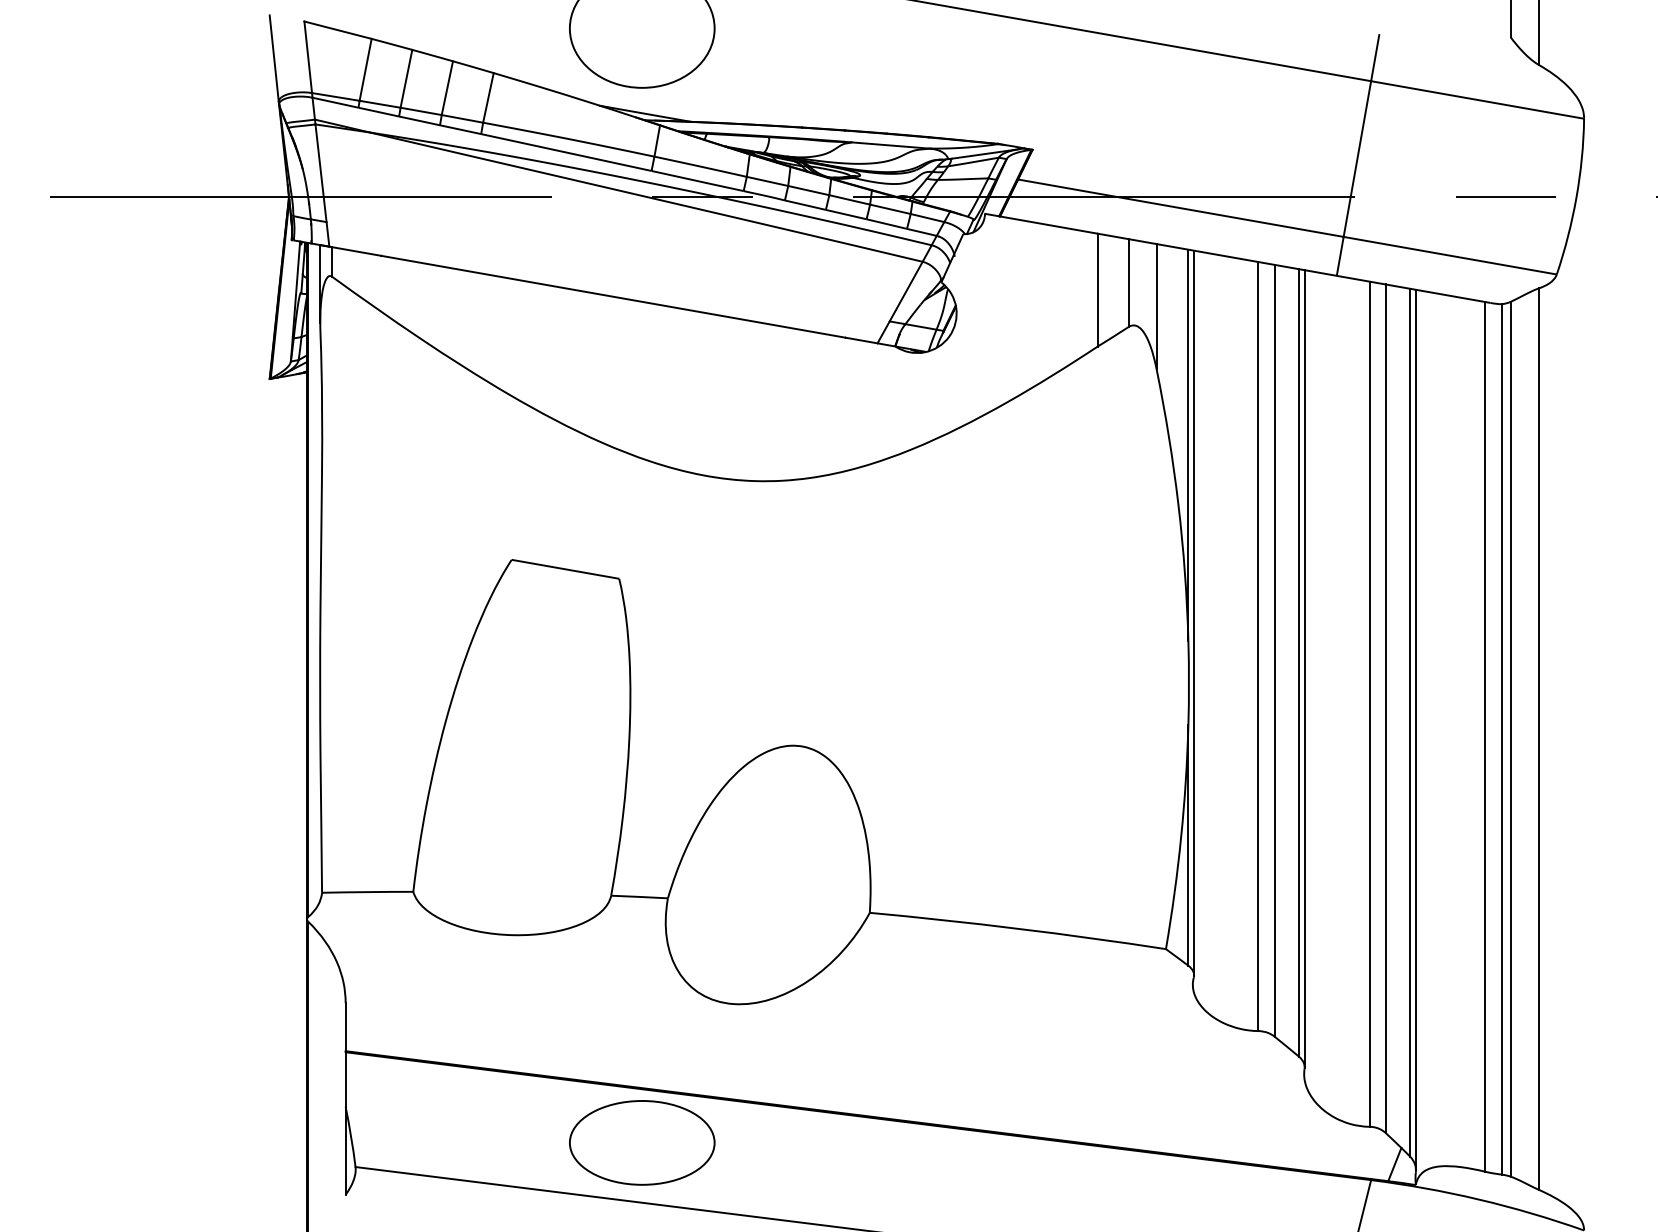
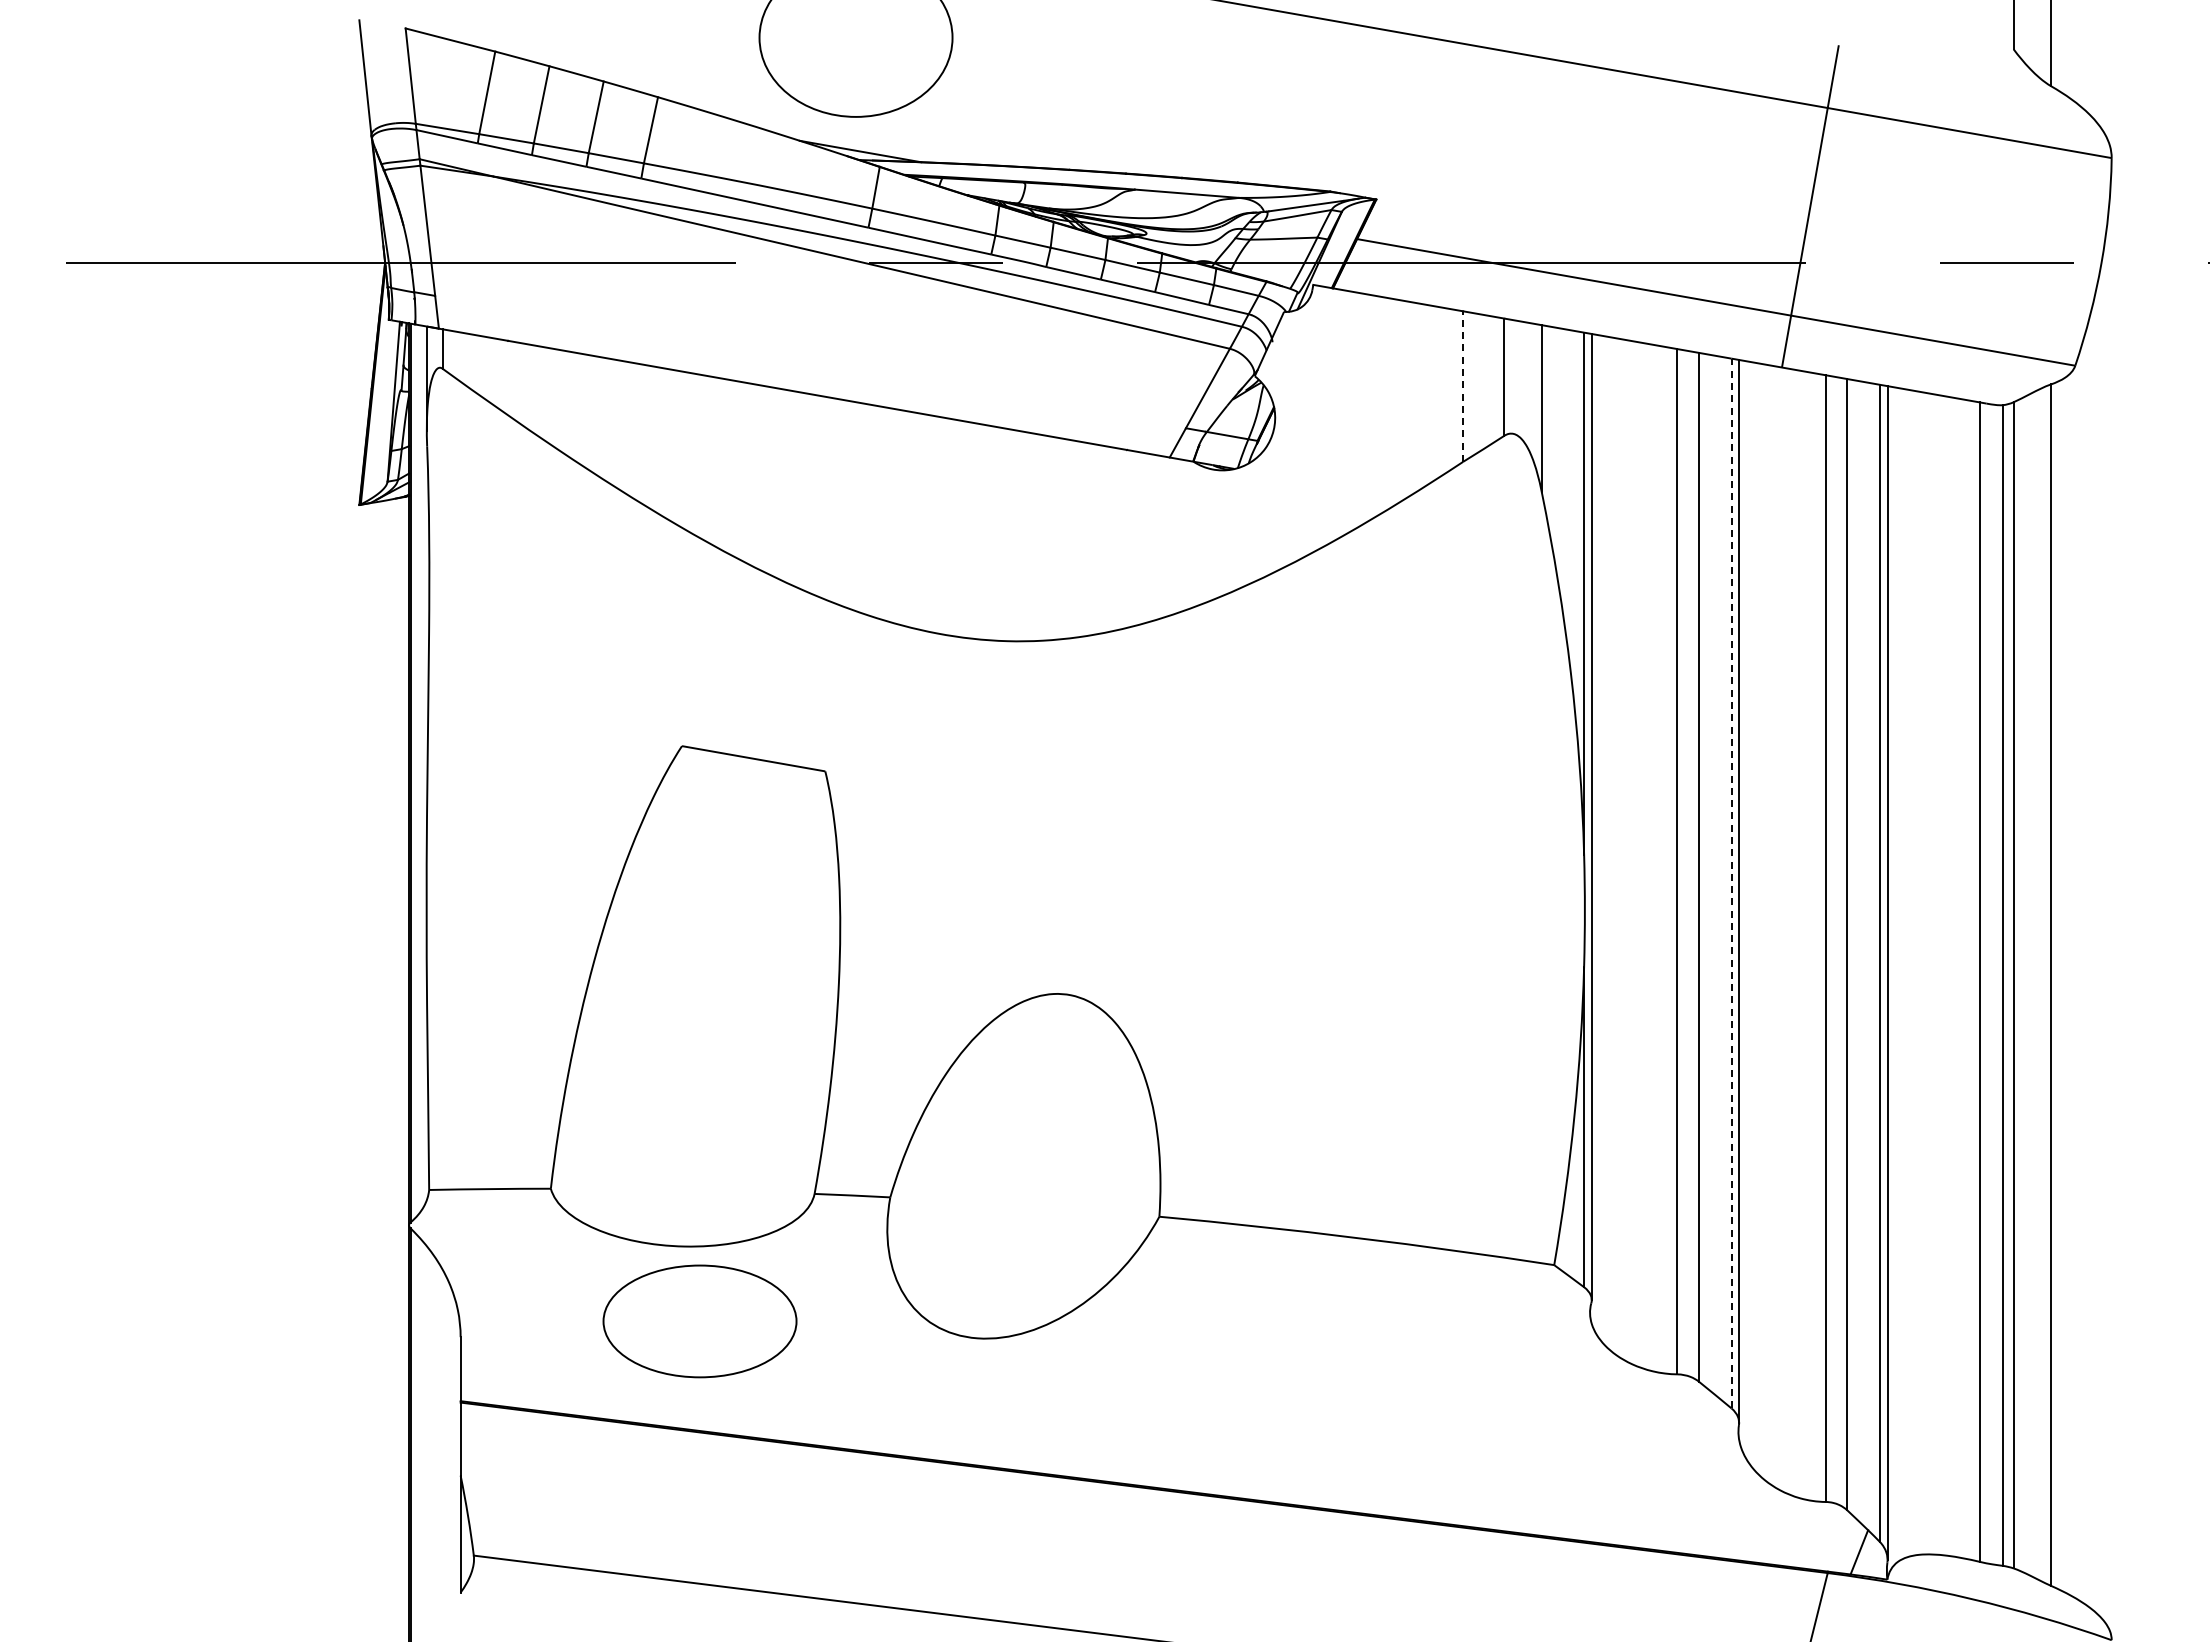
line: (1097, 290) -> (1463, 386), solid -> dashed
line: (1298, 662) -> (1731, 883), solid -> dashed
part: (641, 1142) -> (699, 1321), moved

